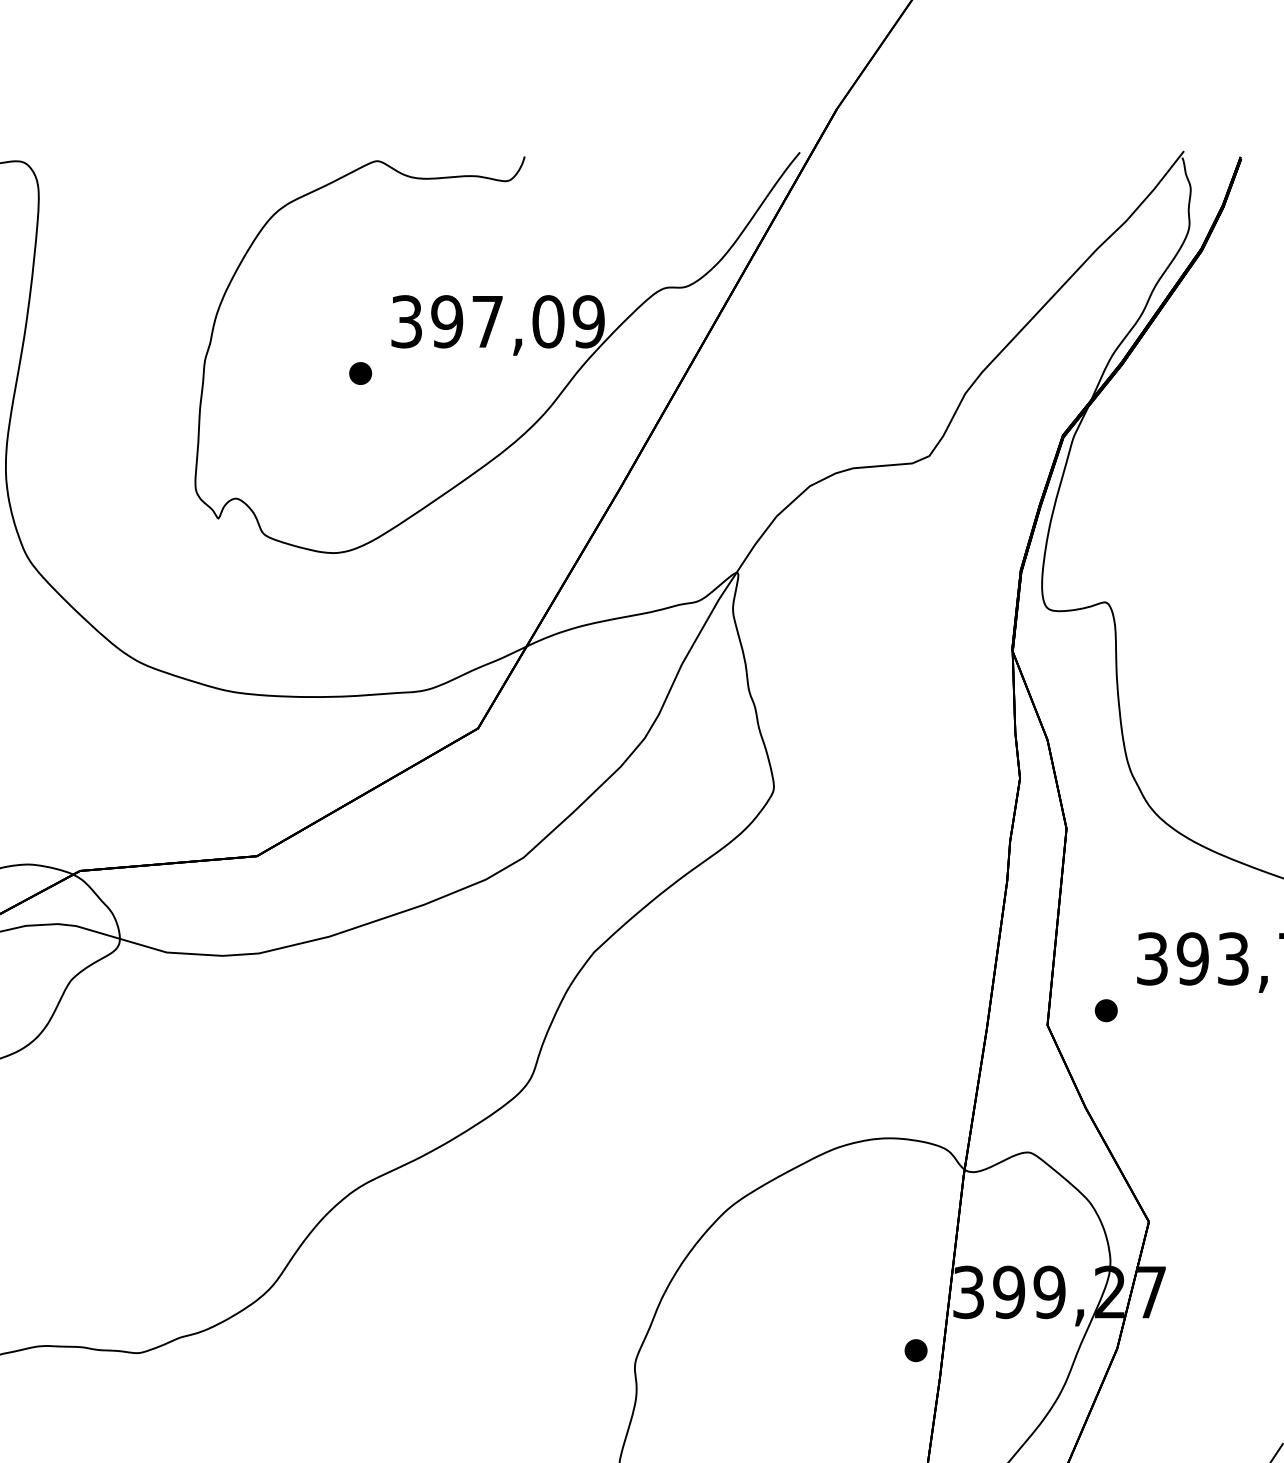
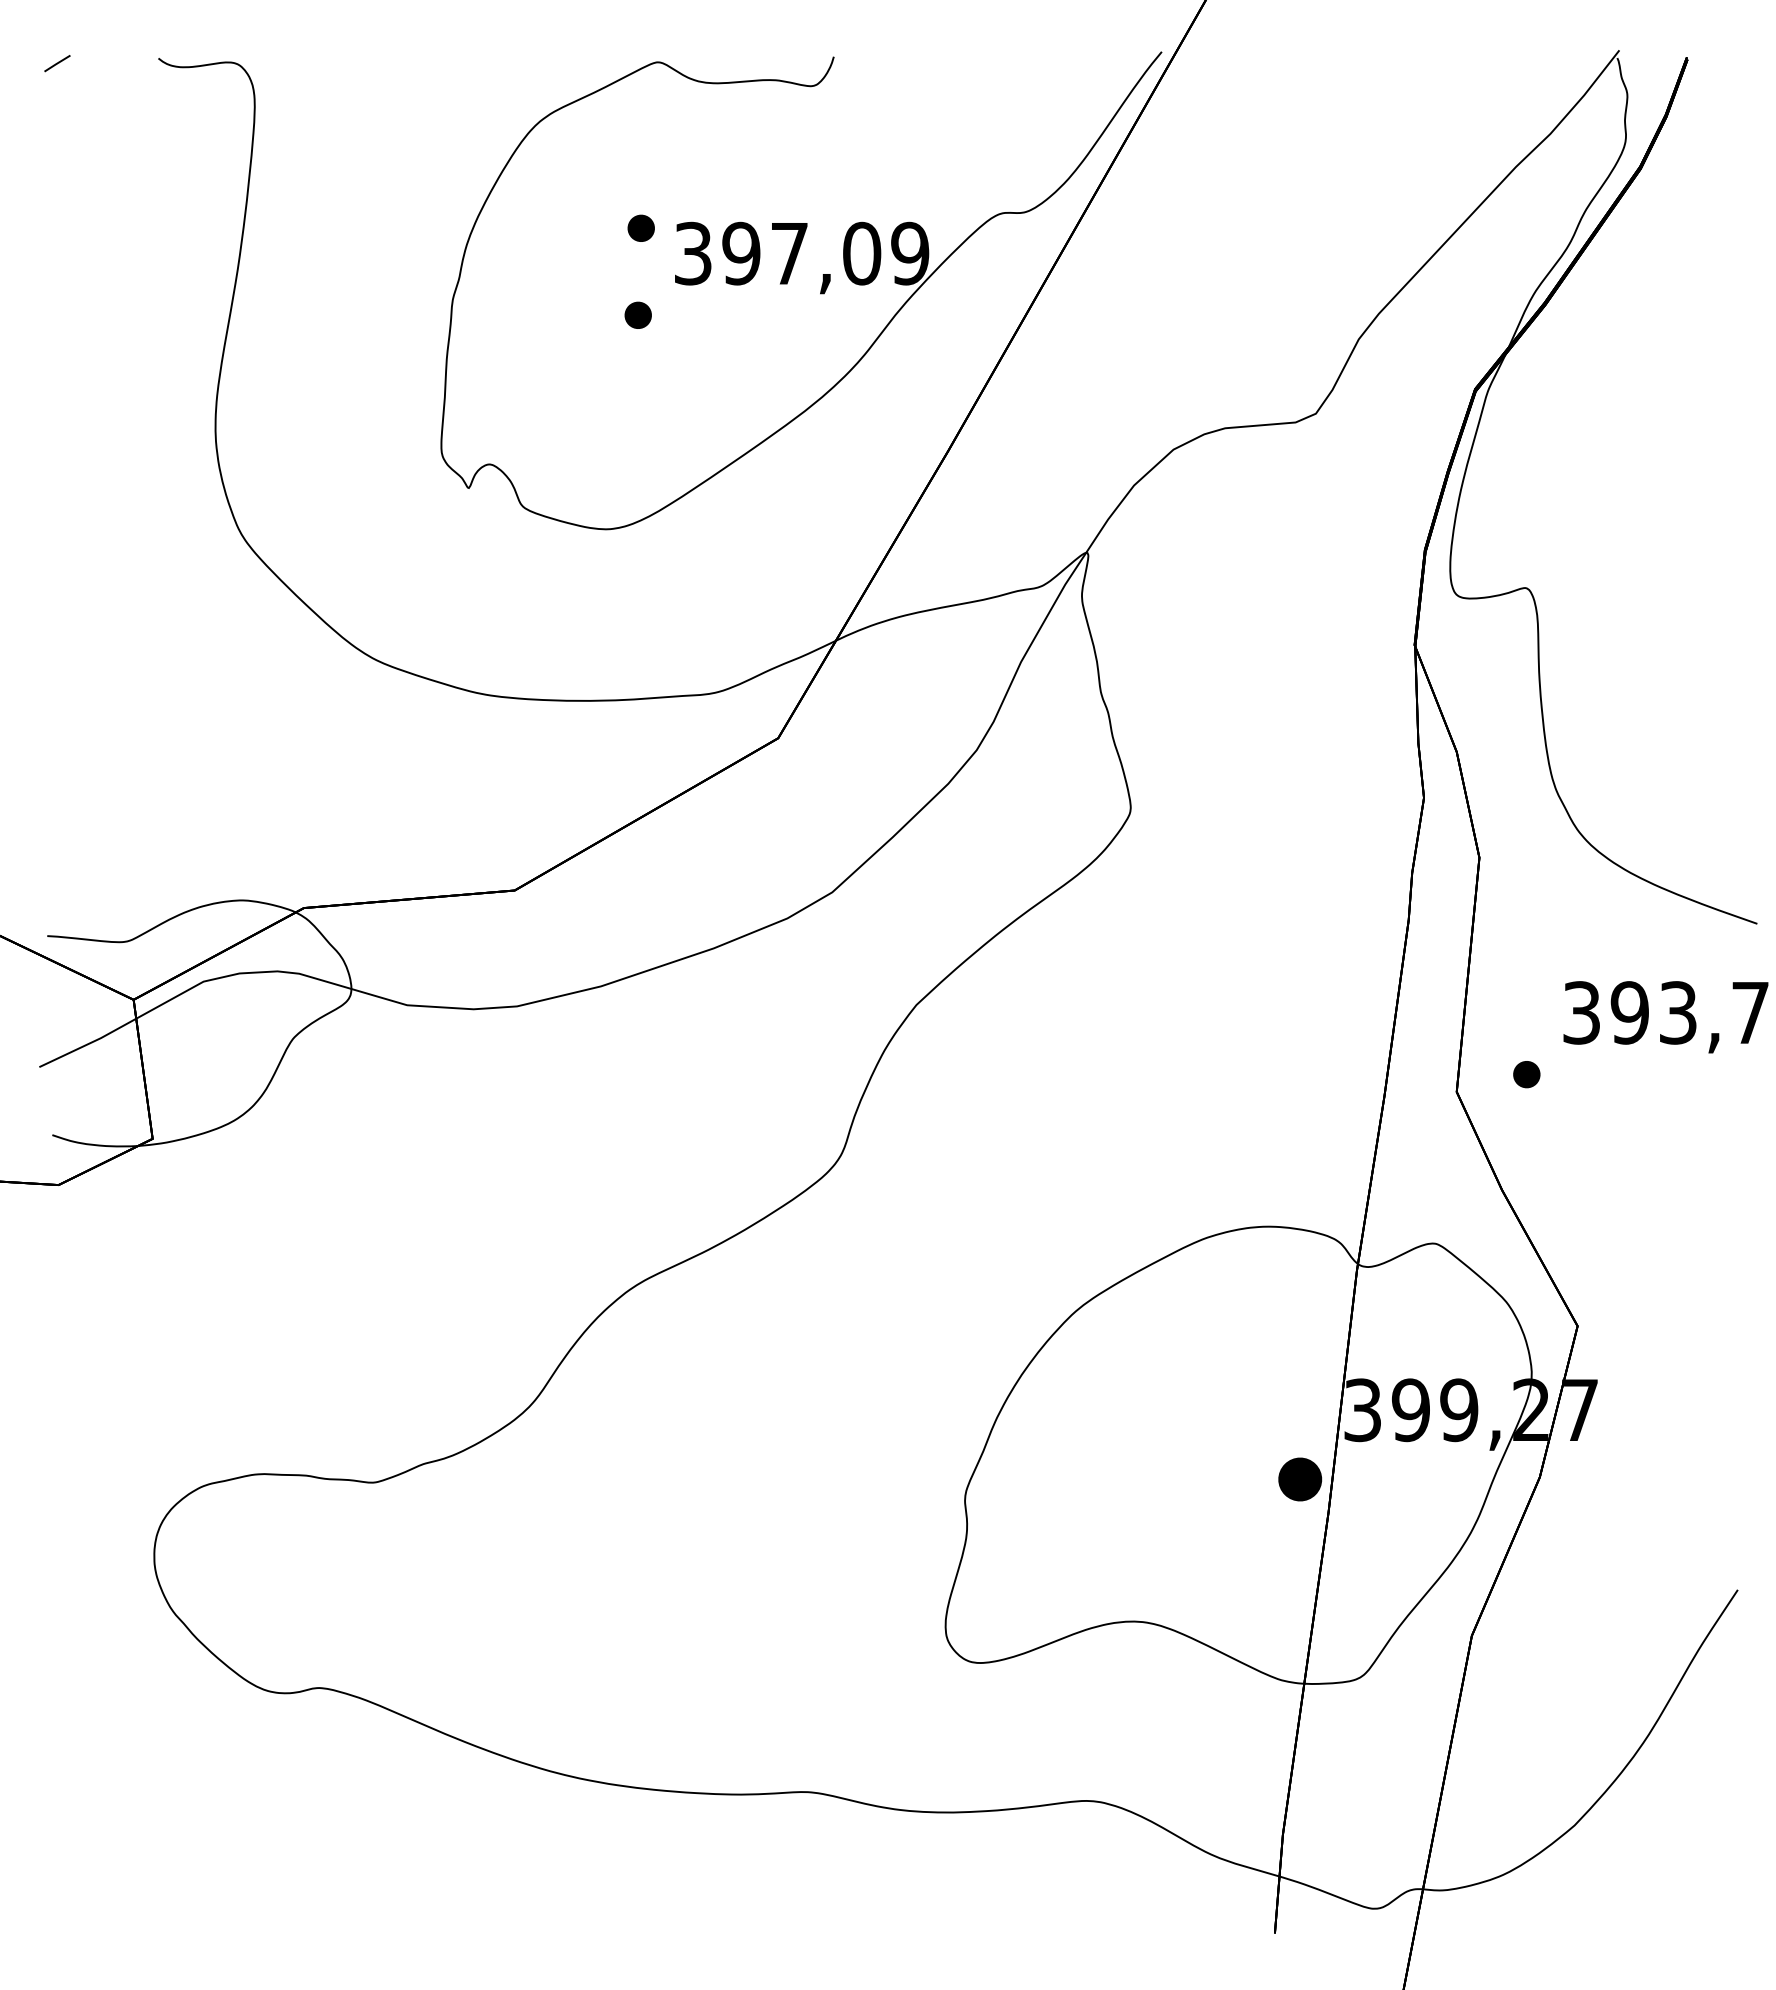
part: (362, 299) -> (640, 227), added
part: (915, 1350) -> (1299, 1479), size x1.6

